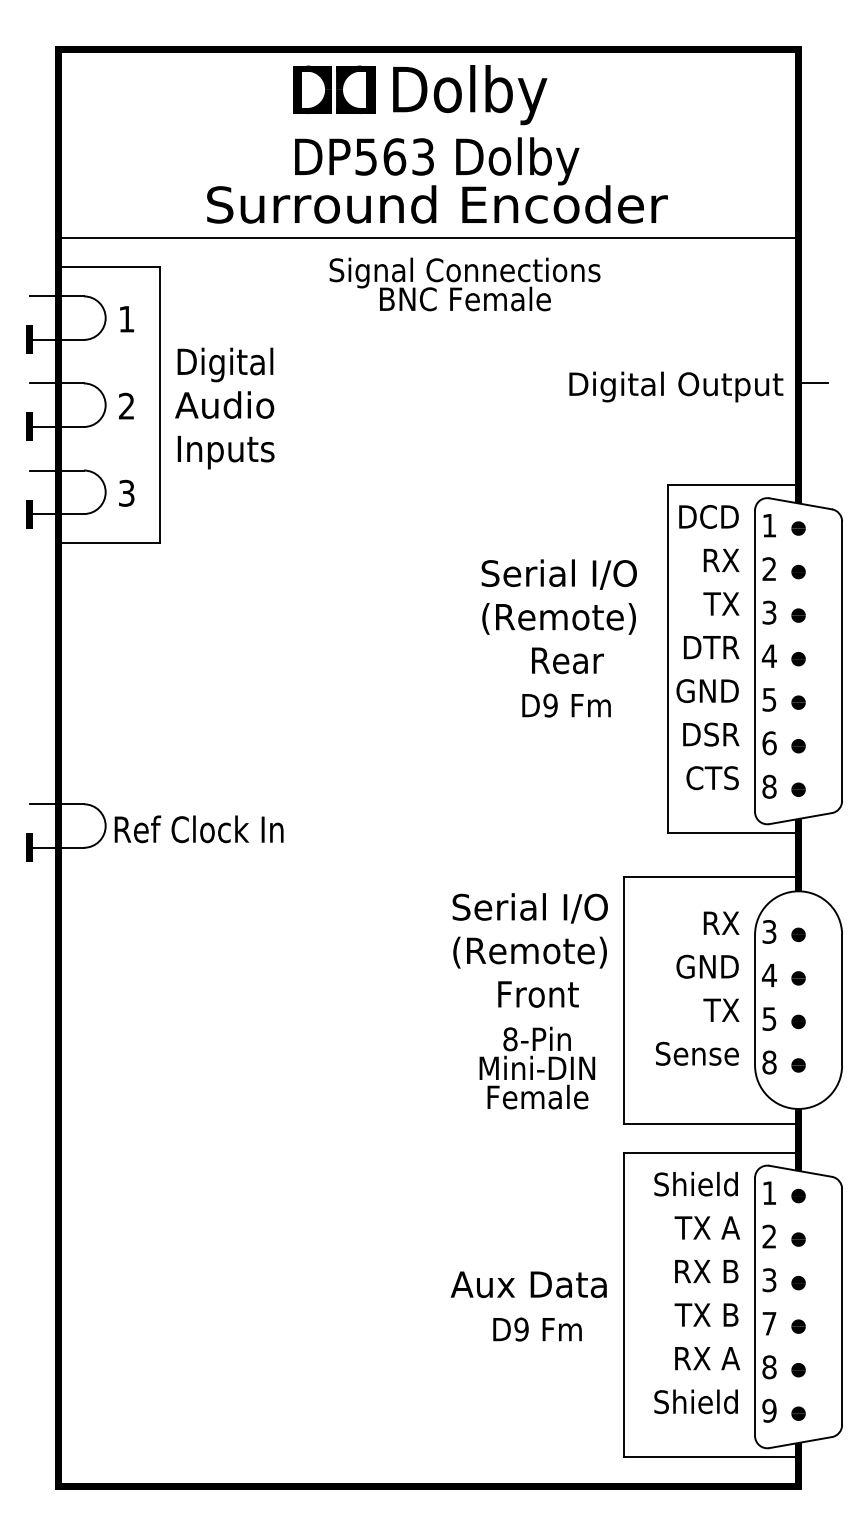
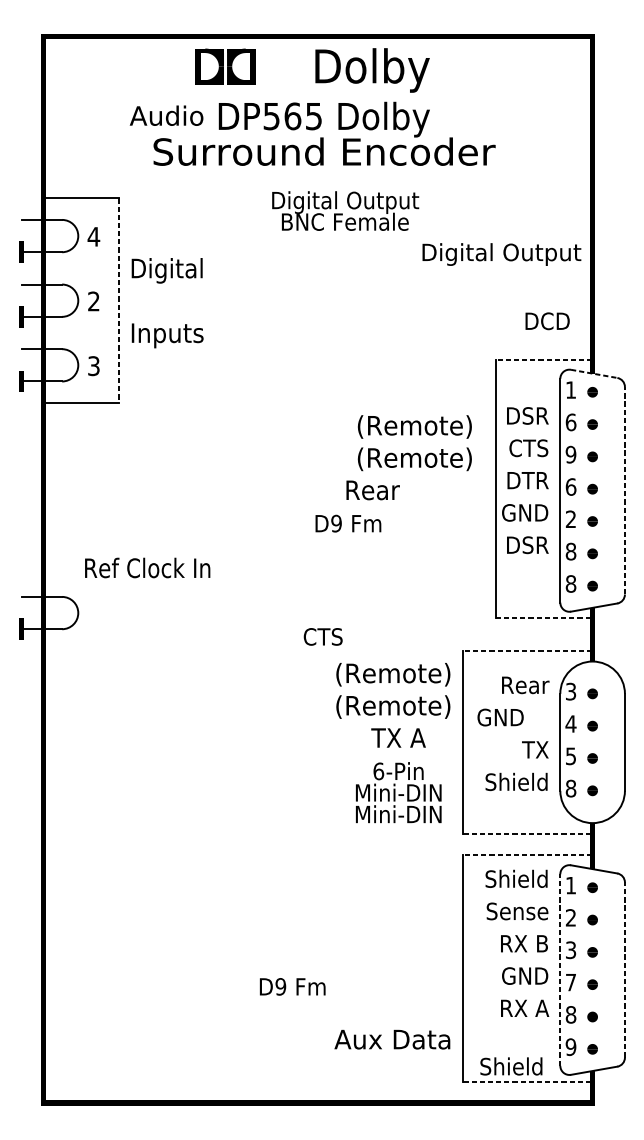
part: (334, 89) -> (225, 66), moved
text: (470, 95) -> (372, 70), moved
text: (422, 156) -> (313, 116), DP563 -> DP565
line: (428, 238) -> (317, 176), removed
text: (464, 272) -> (344, 202), Signal Connections -> Digital Output
text: (126, 319) -> (93, 237), 1 -> 4
line: (812, 383) -> (602, 284), removed
text: (676, 386) -> (502, 254), moved
text: (224, 404) -> (166, 115), moved
line: (160, 405) -> (118, 300), solid -> dashed
line: (732, 485) -> (543, 360), solid -> dashed
line: (800, 503) -> (594, 373), solid -> dashed
text: (708, 516) -> (547, 320), moved
text: (711, 560) -> (527, 415), RX -> DSR
text: (769, 569) -> (571, 422), 2 -> 6
text: (558, 575) -> (414, 427), Serial I/O -> (Remote)
text: (712, 603) -> (528, 447), TX -> CTS
text: (769, 612) -> (571, 454), 3 -> 9
text: (768, 656) -> (570, 487), 4 -> 6
text: (567, 660) -> (372, 490), moved
line: (842, 661) -> (625, 490), solid -> dashed
text: (769, 699) -> (571, 519), 5 -> 2
text: (566, 705) -> (348, 523), moved
text: (769, 743) -> (571, 551), 6 -> 8
text: (712, 778) -> (323, 637), moved
text: (198, 829) -> (147, 568), moved
line: (733, 833) -> (544, 618), solid -> dashed
line: (711, 876) -> (527, 650), solid -> dashed
text: (529, 908) -> (392, 674), Serial I/O -> (Remote)
text: (708, 923) -> (525, 685), RX -> Rear
text: (707, 966) -> (500, 717), moved
text: (538, 994) -> (399, 738), Front -> TX A
text: (510, 1039) -> (378, 771), 8-Pin -> 6-Pin
text: (696, 1053) -> (516, 781), Sense -> Shield
text: (537, 1096) -> (398, 813), Female -> Mini-DIN
line: (712, 1123) -> (528, 833), solid -> dashed
line: (711, 1152) -> (527, 855), solid -> dashed
text: (698, 1227) -> (518, 911), TX A -> Sense
text: (528, 1284) -> (392, 1039), moved
line: (755, 1306) -> (560, 969), solid -> dashed
line: (842, 1306) -> (625, 969), solid -> dashed
text: (706, 1314) -> (524, 975), TX B -> GND
text: (537, 1329) -> (292, 986), moved
text: (695, 1401) -> (510, 1066), moved
line: (712, 1457) -> (528, 1081), solid -> dashed

